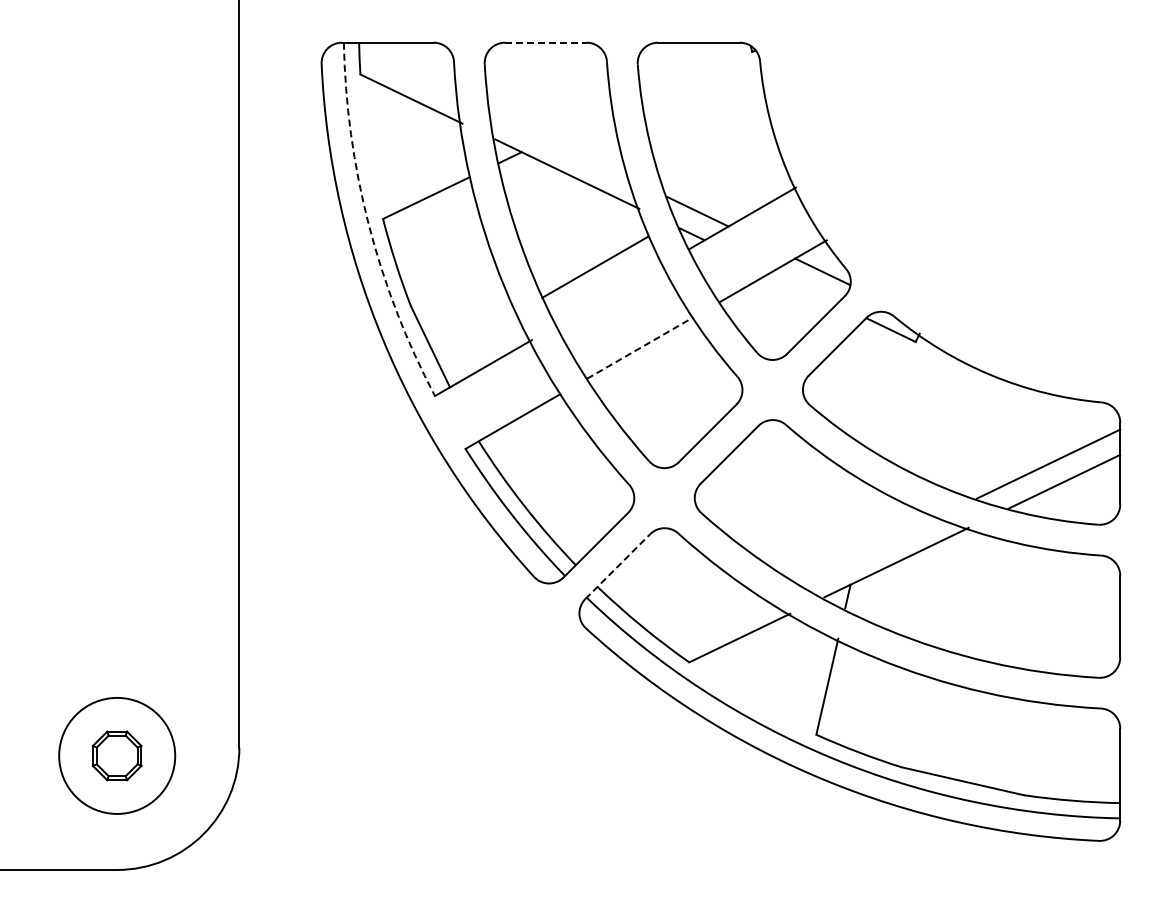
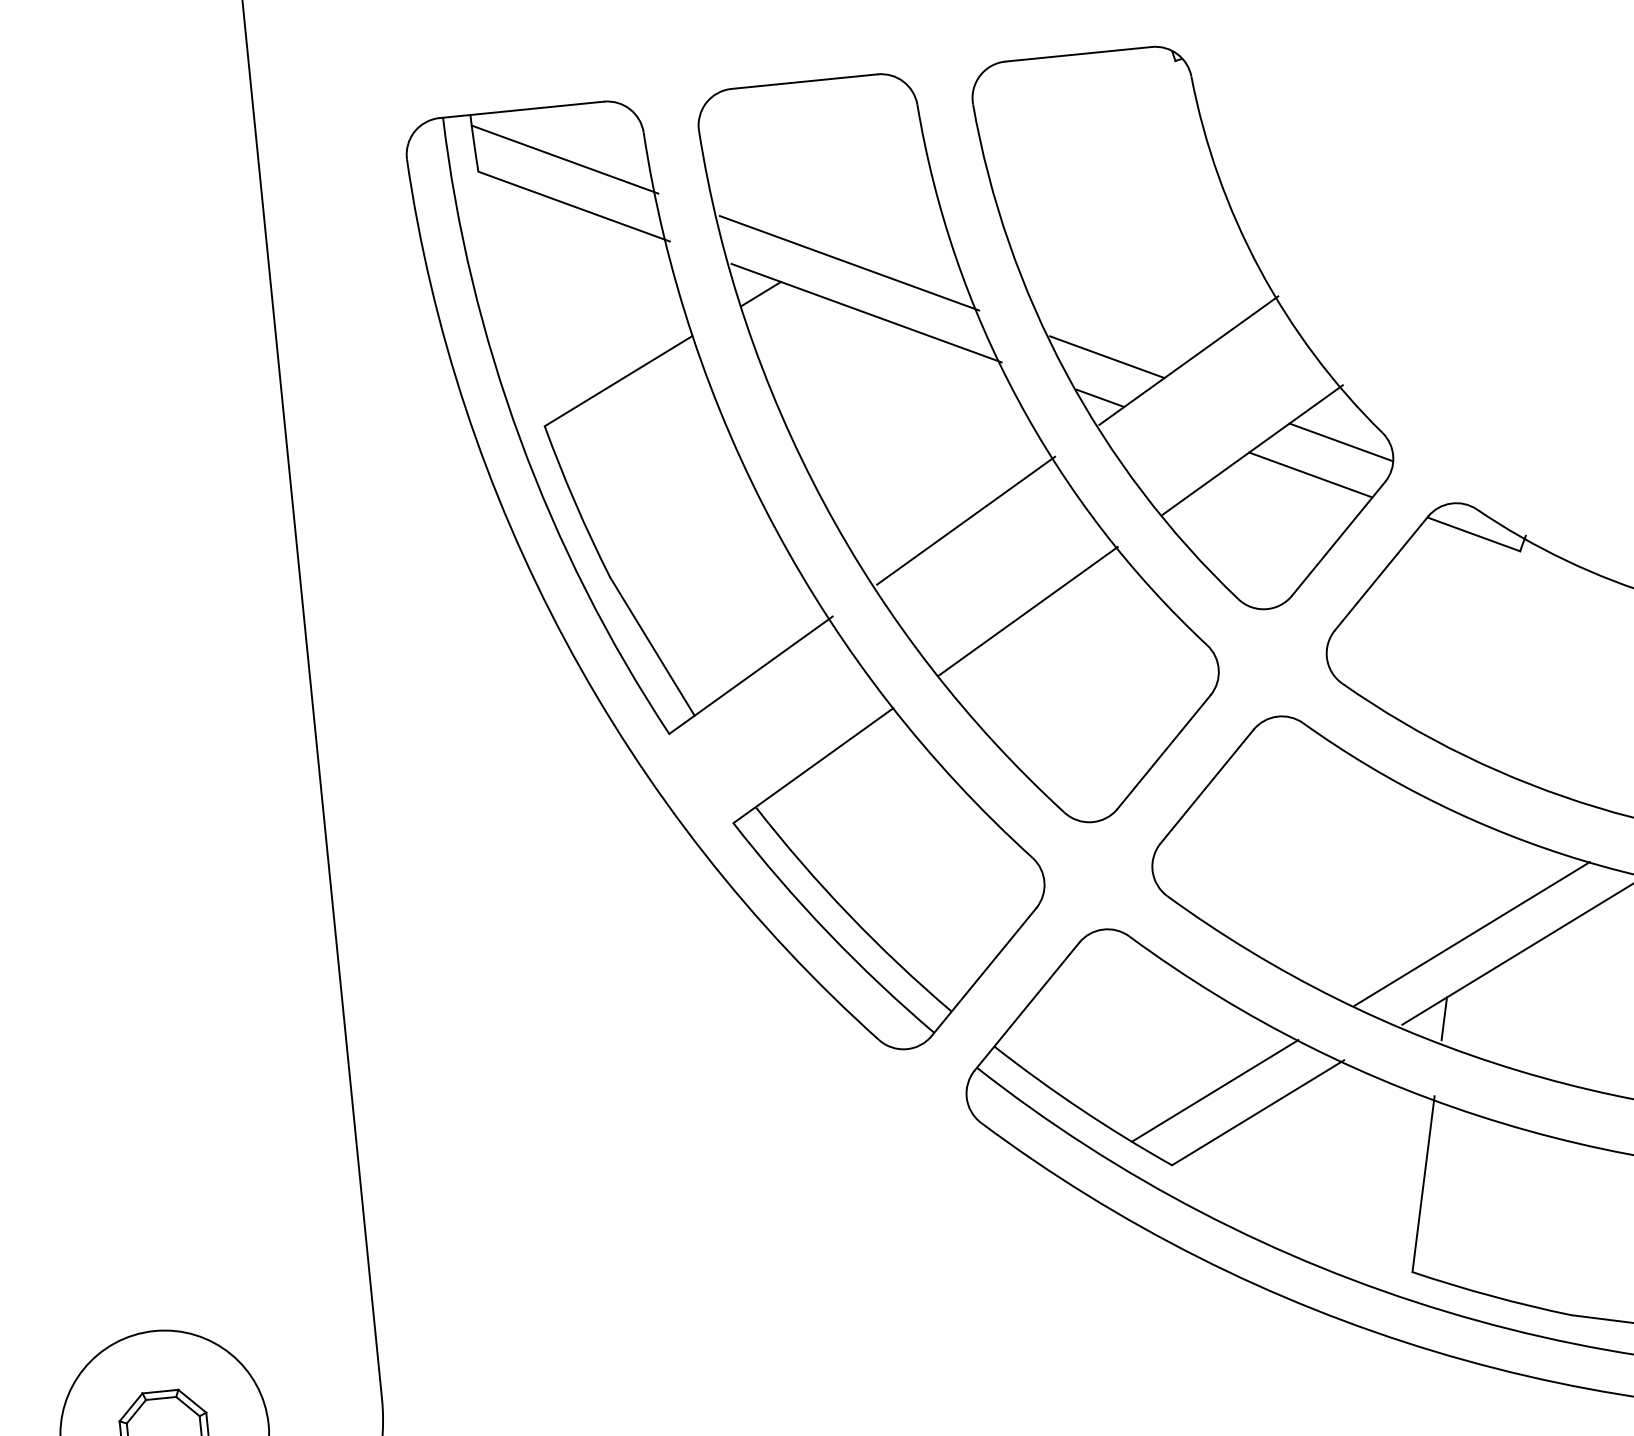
line: (545, 42) -> (803, 81), dashed -> solid
line: (408, 72) -> (564, 159), added
line: (560, 145) -> (849, 263), added
arc: (368, 224) -> (519, 438), dashed -> solid
line: (594, 267) -> (965, 520), moved
line: (804, 288) -> (1311, 475), added
line: (640, 347) -> (1028, 610), dashed -> solid
line: (868, 550) -> (1472, 932), added
line: (617, 566) -> (1026, 1006), dashed -> solid
line: (717, 623) -> (1215, 1090), added

